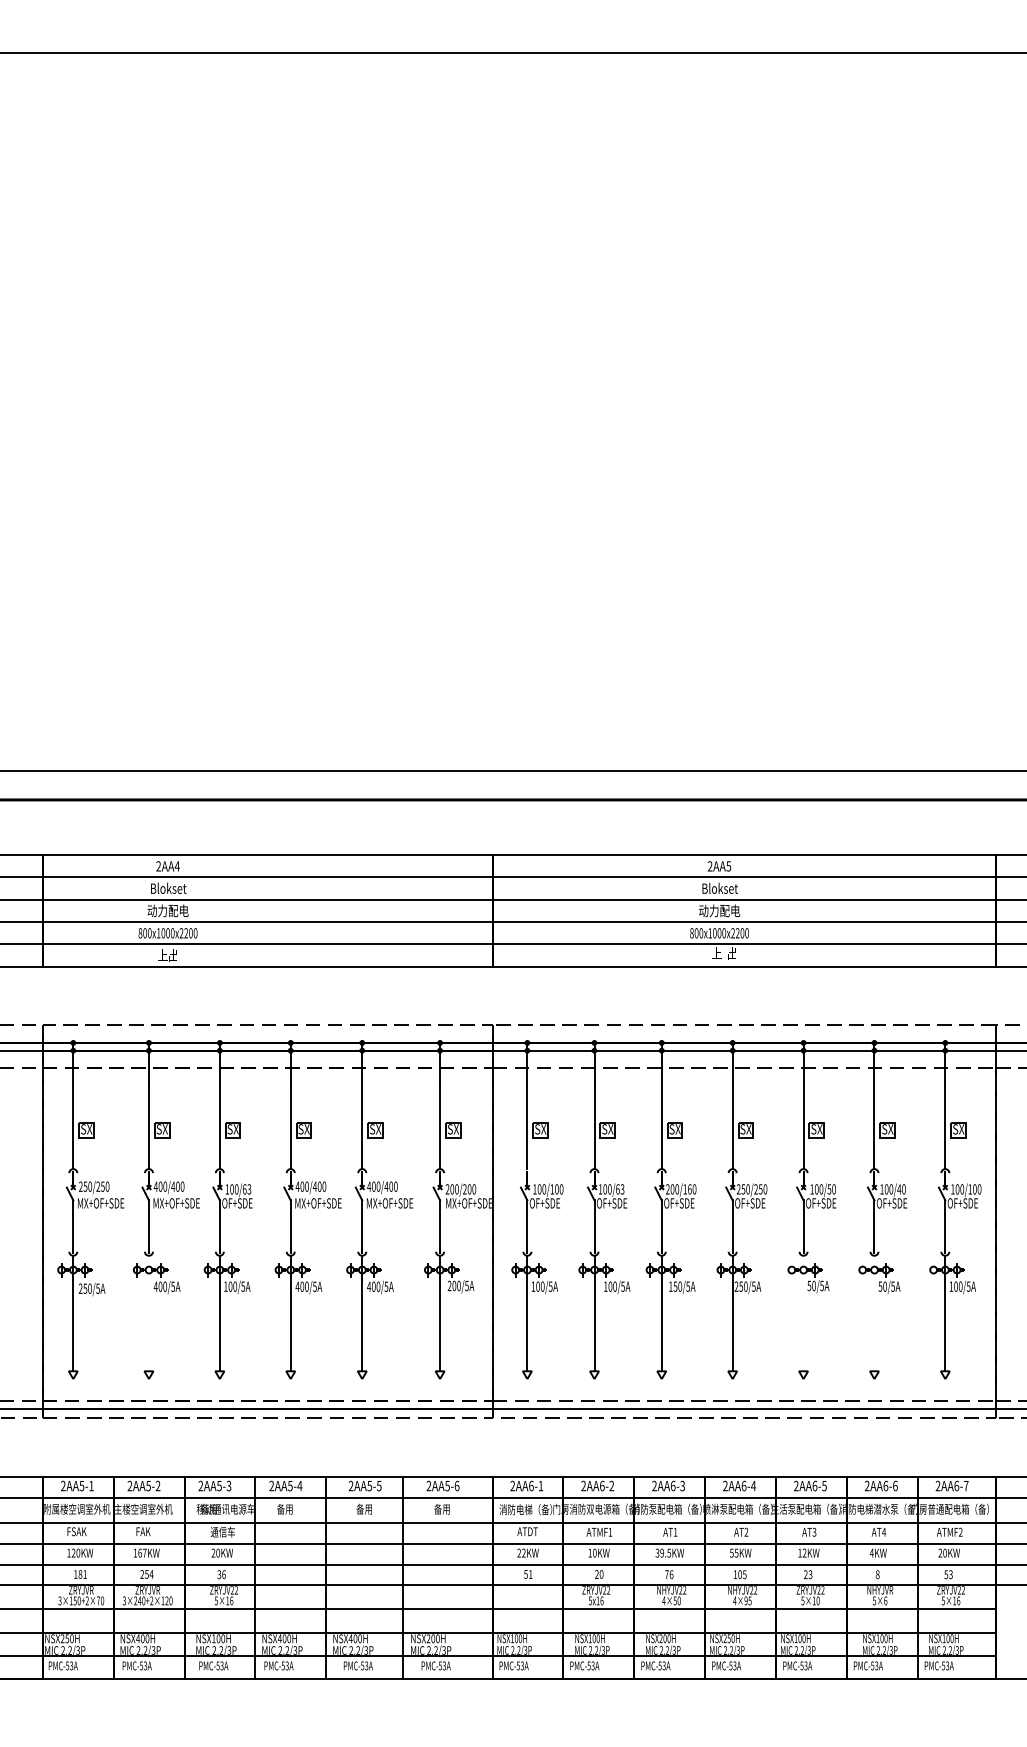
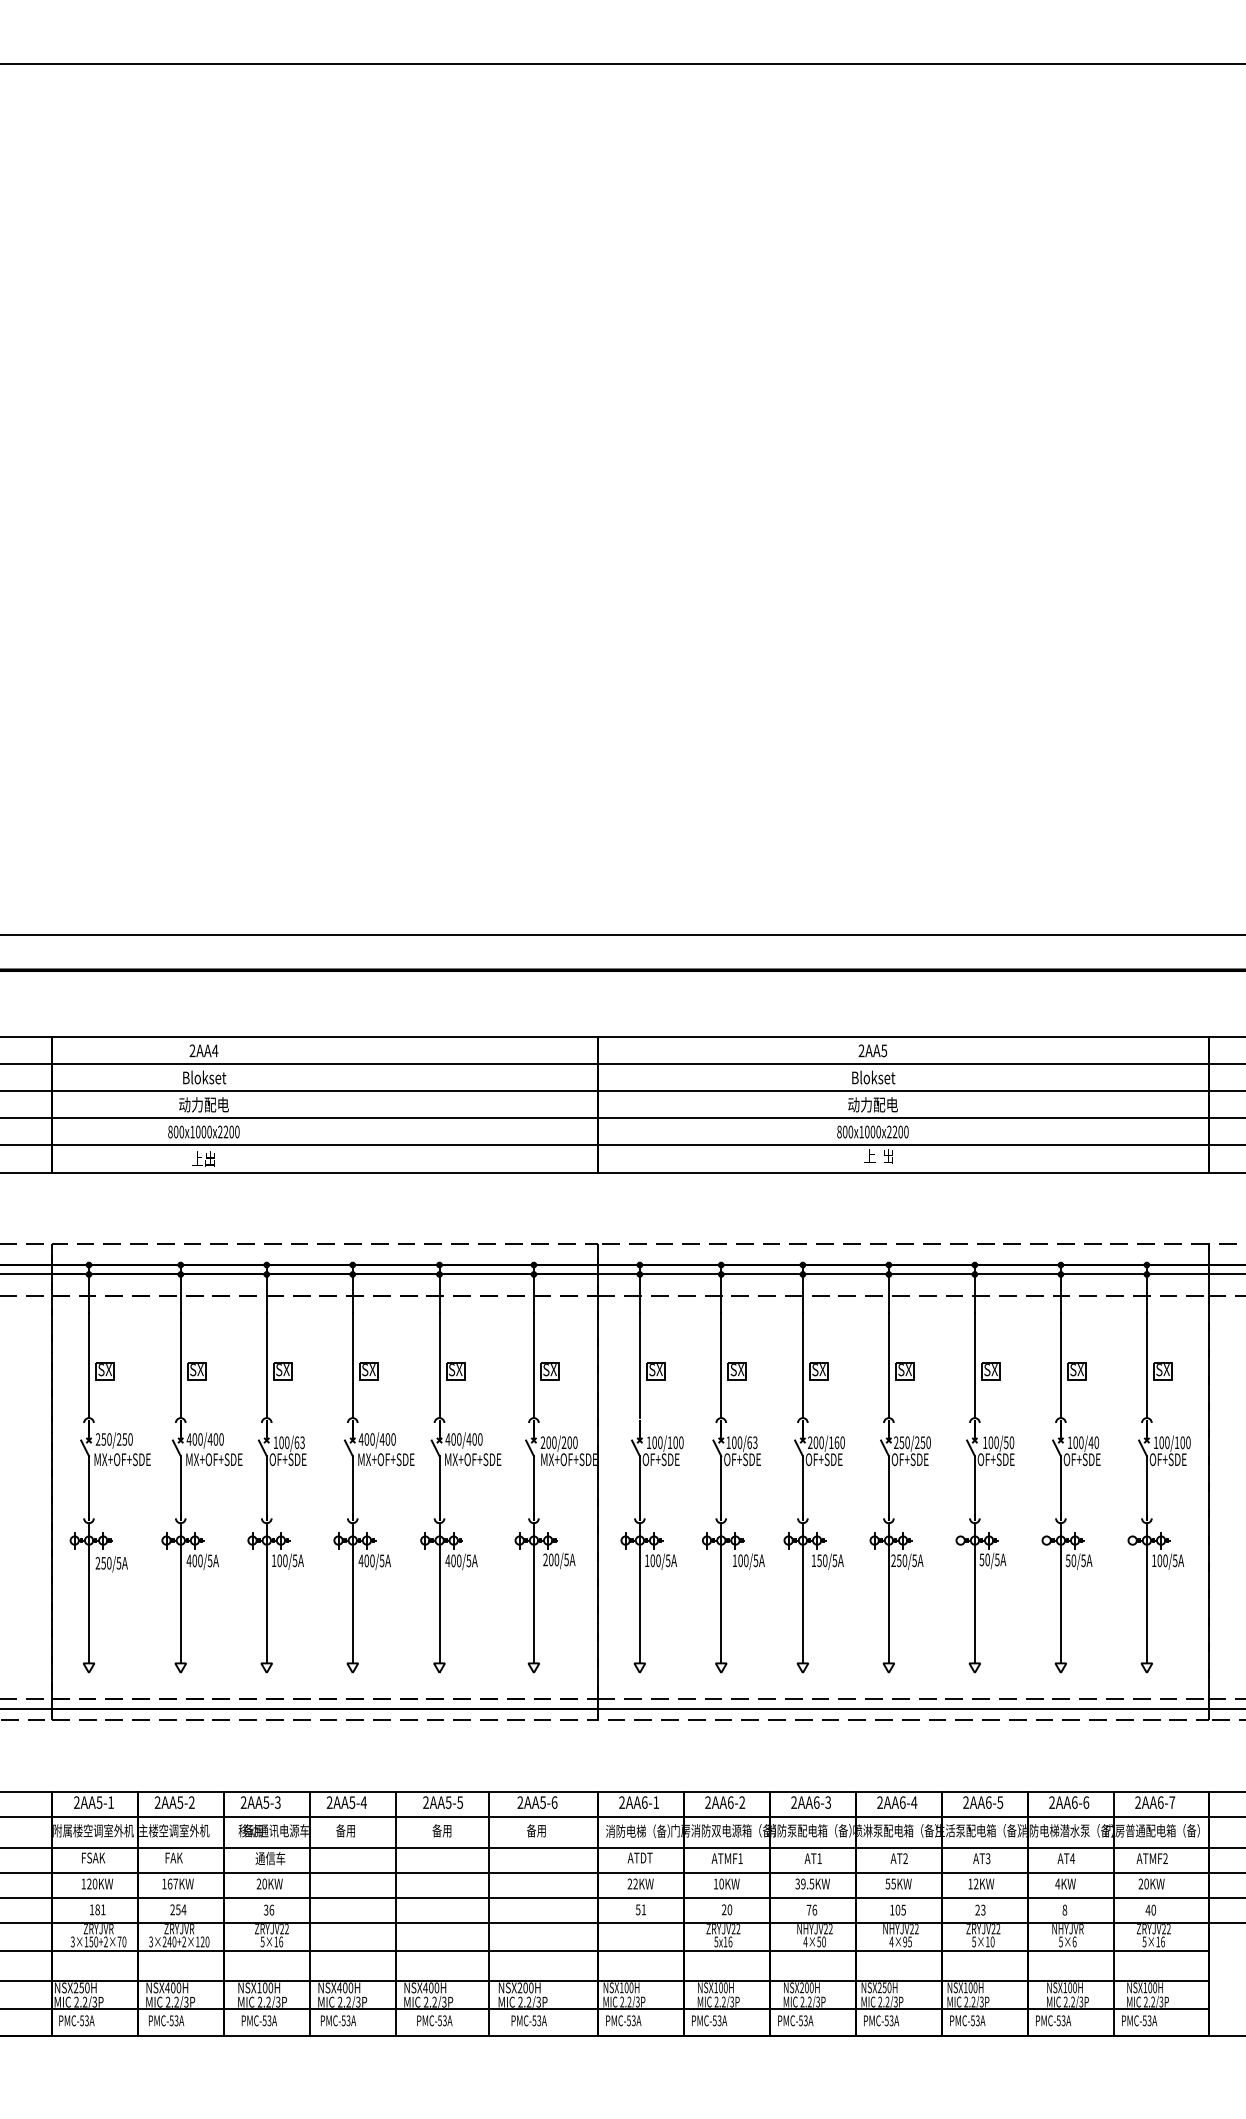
line: (148, 1313) -> (180, 1593), added
line: (803, 1313) -> (974, 1593), added
line: (874, 1313) -> (1060, 1593), added
text: (948, 1574) -> (1150, 1909), 53 -> 40

